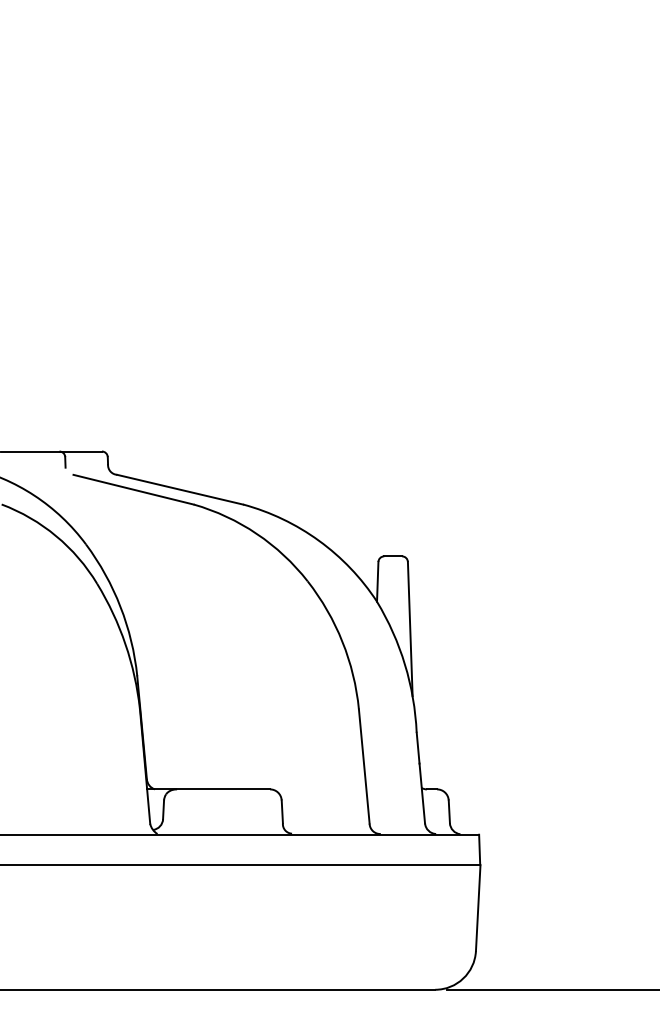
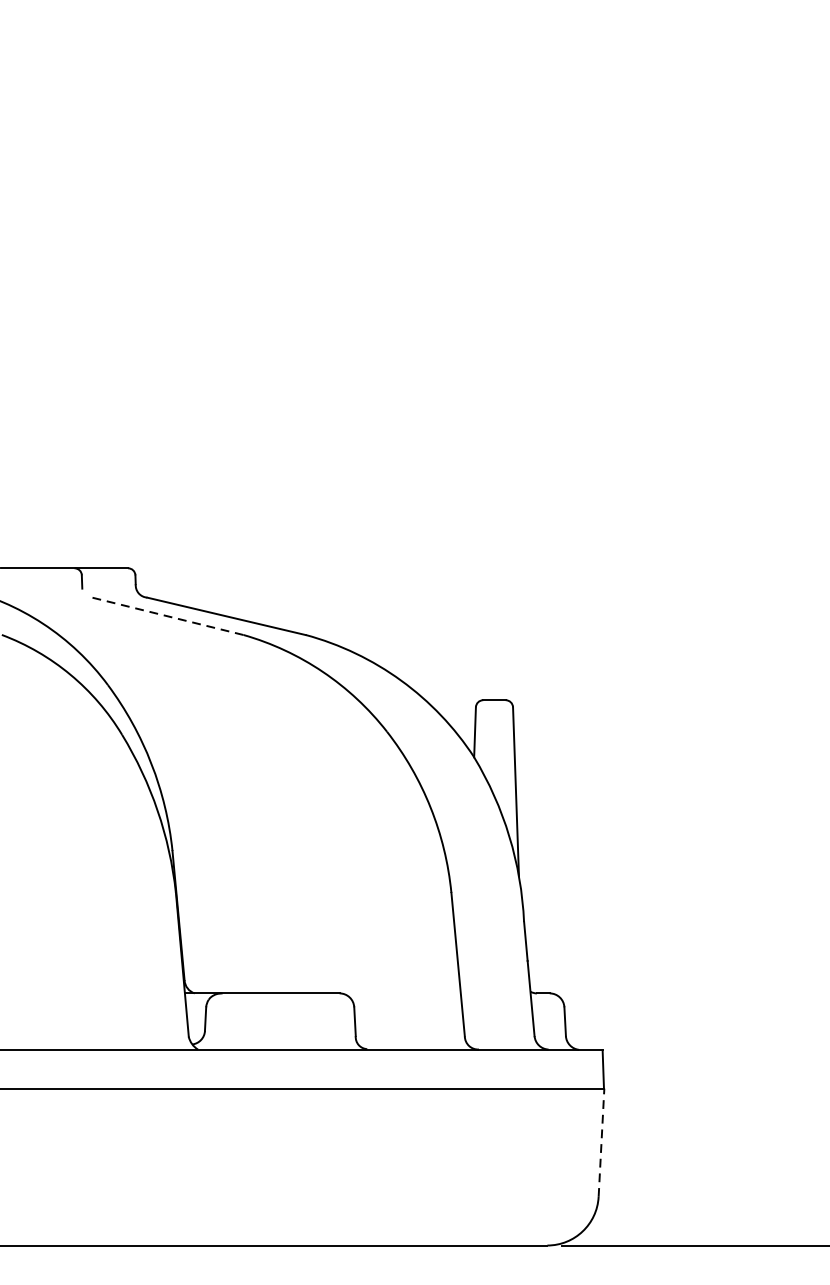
line: (133, 489) -> (167, 616), solid -> dashed
line: (478, 907) -> (601, 1142), solid -> dashed

